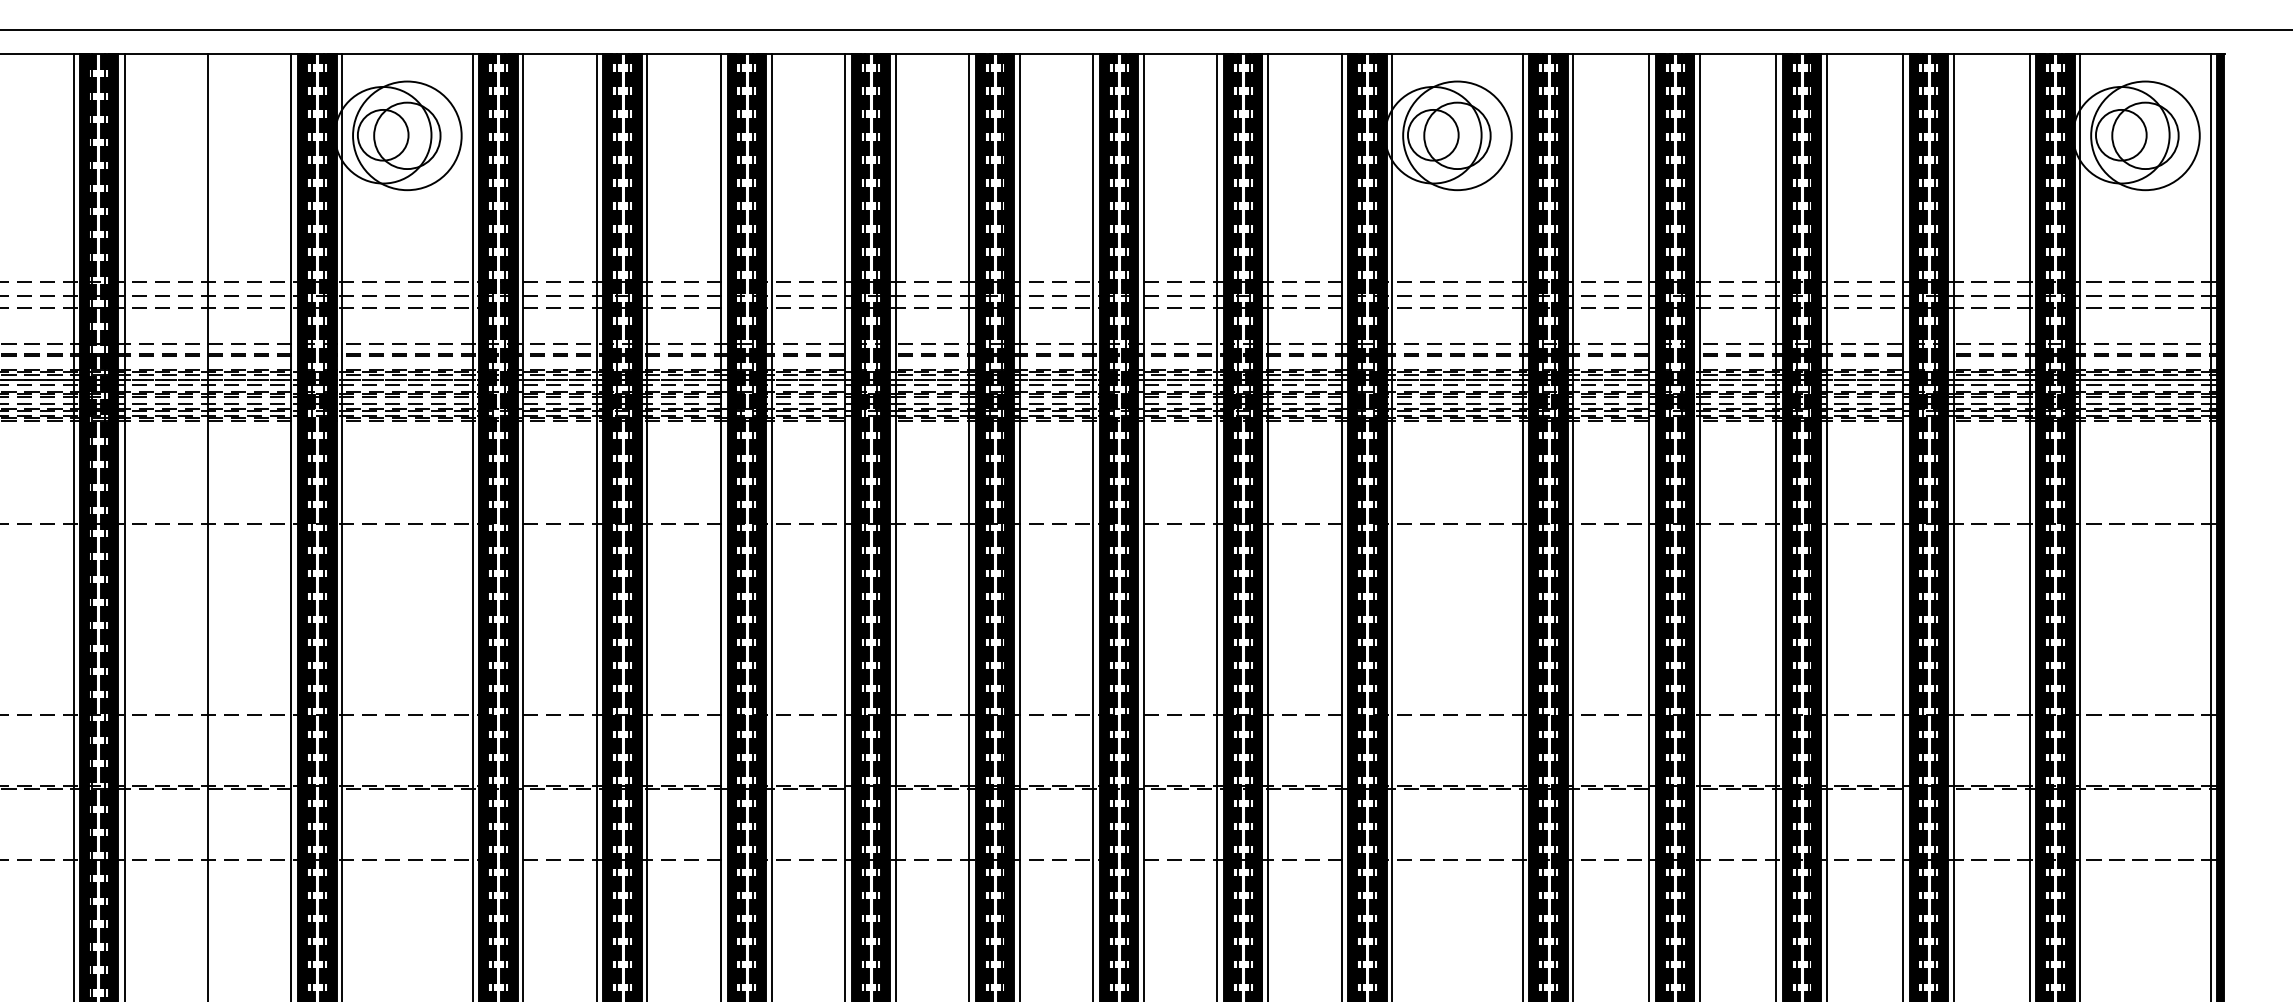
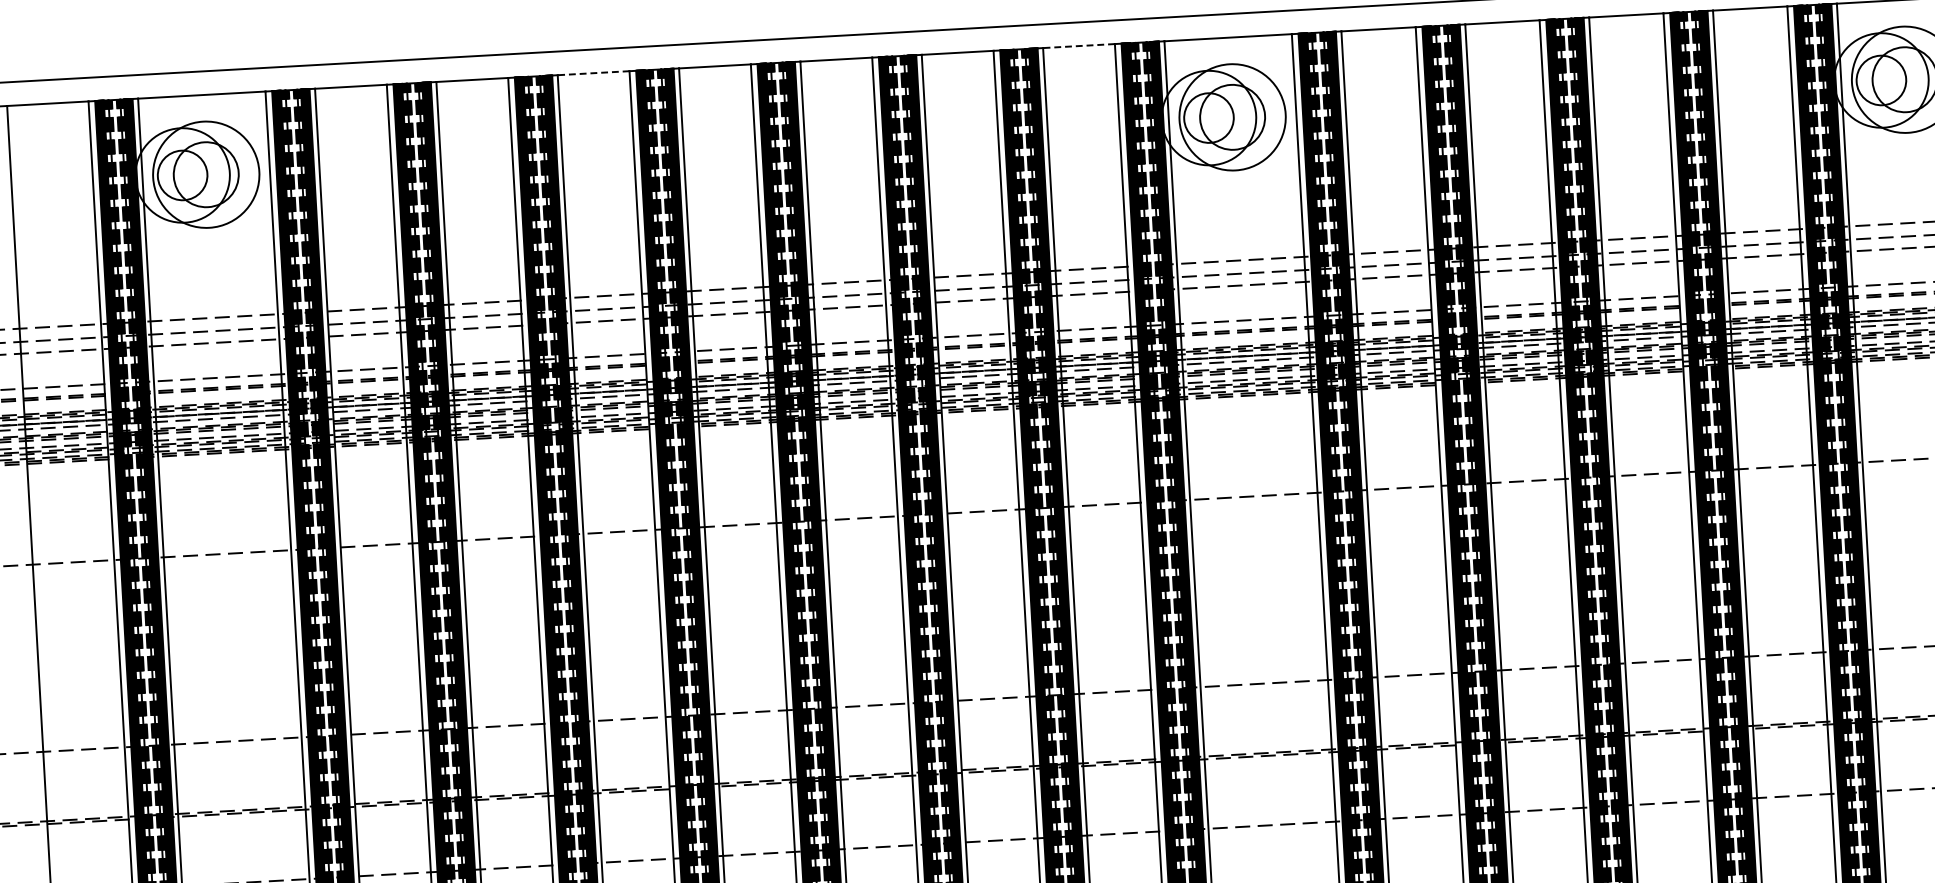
line: (808, 54) -> (593, 73), solid -> dashed
line: (1304, 54) -> (1078, 46), solid -> dashed

